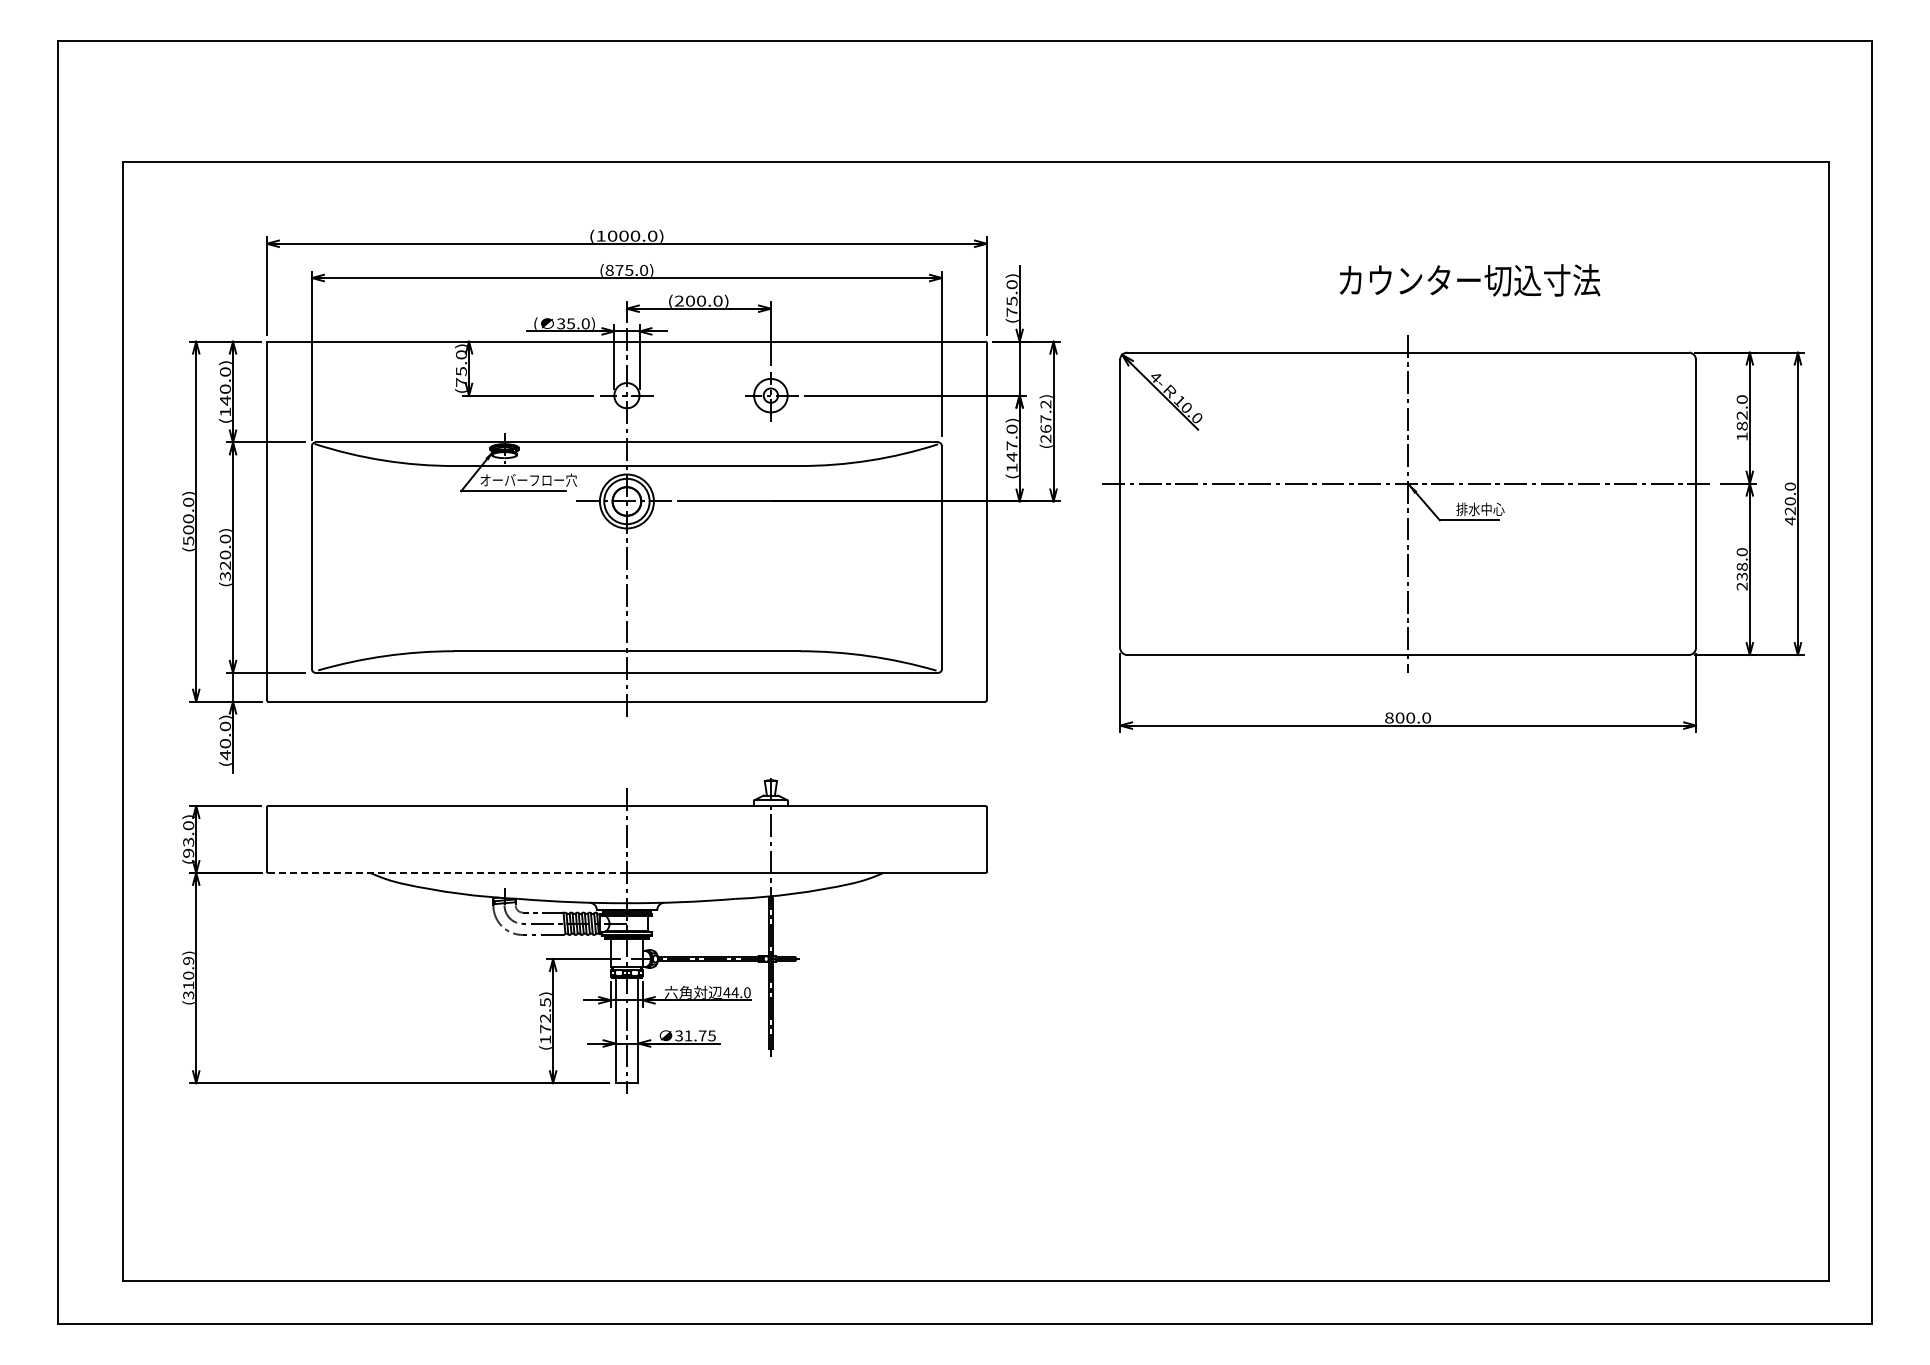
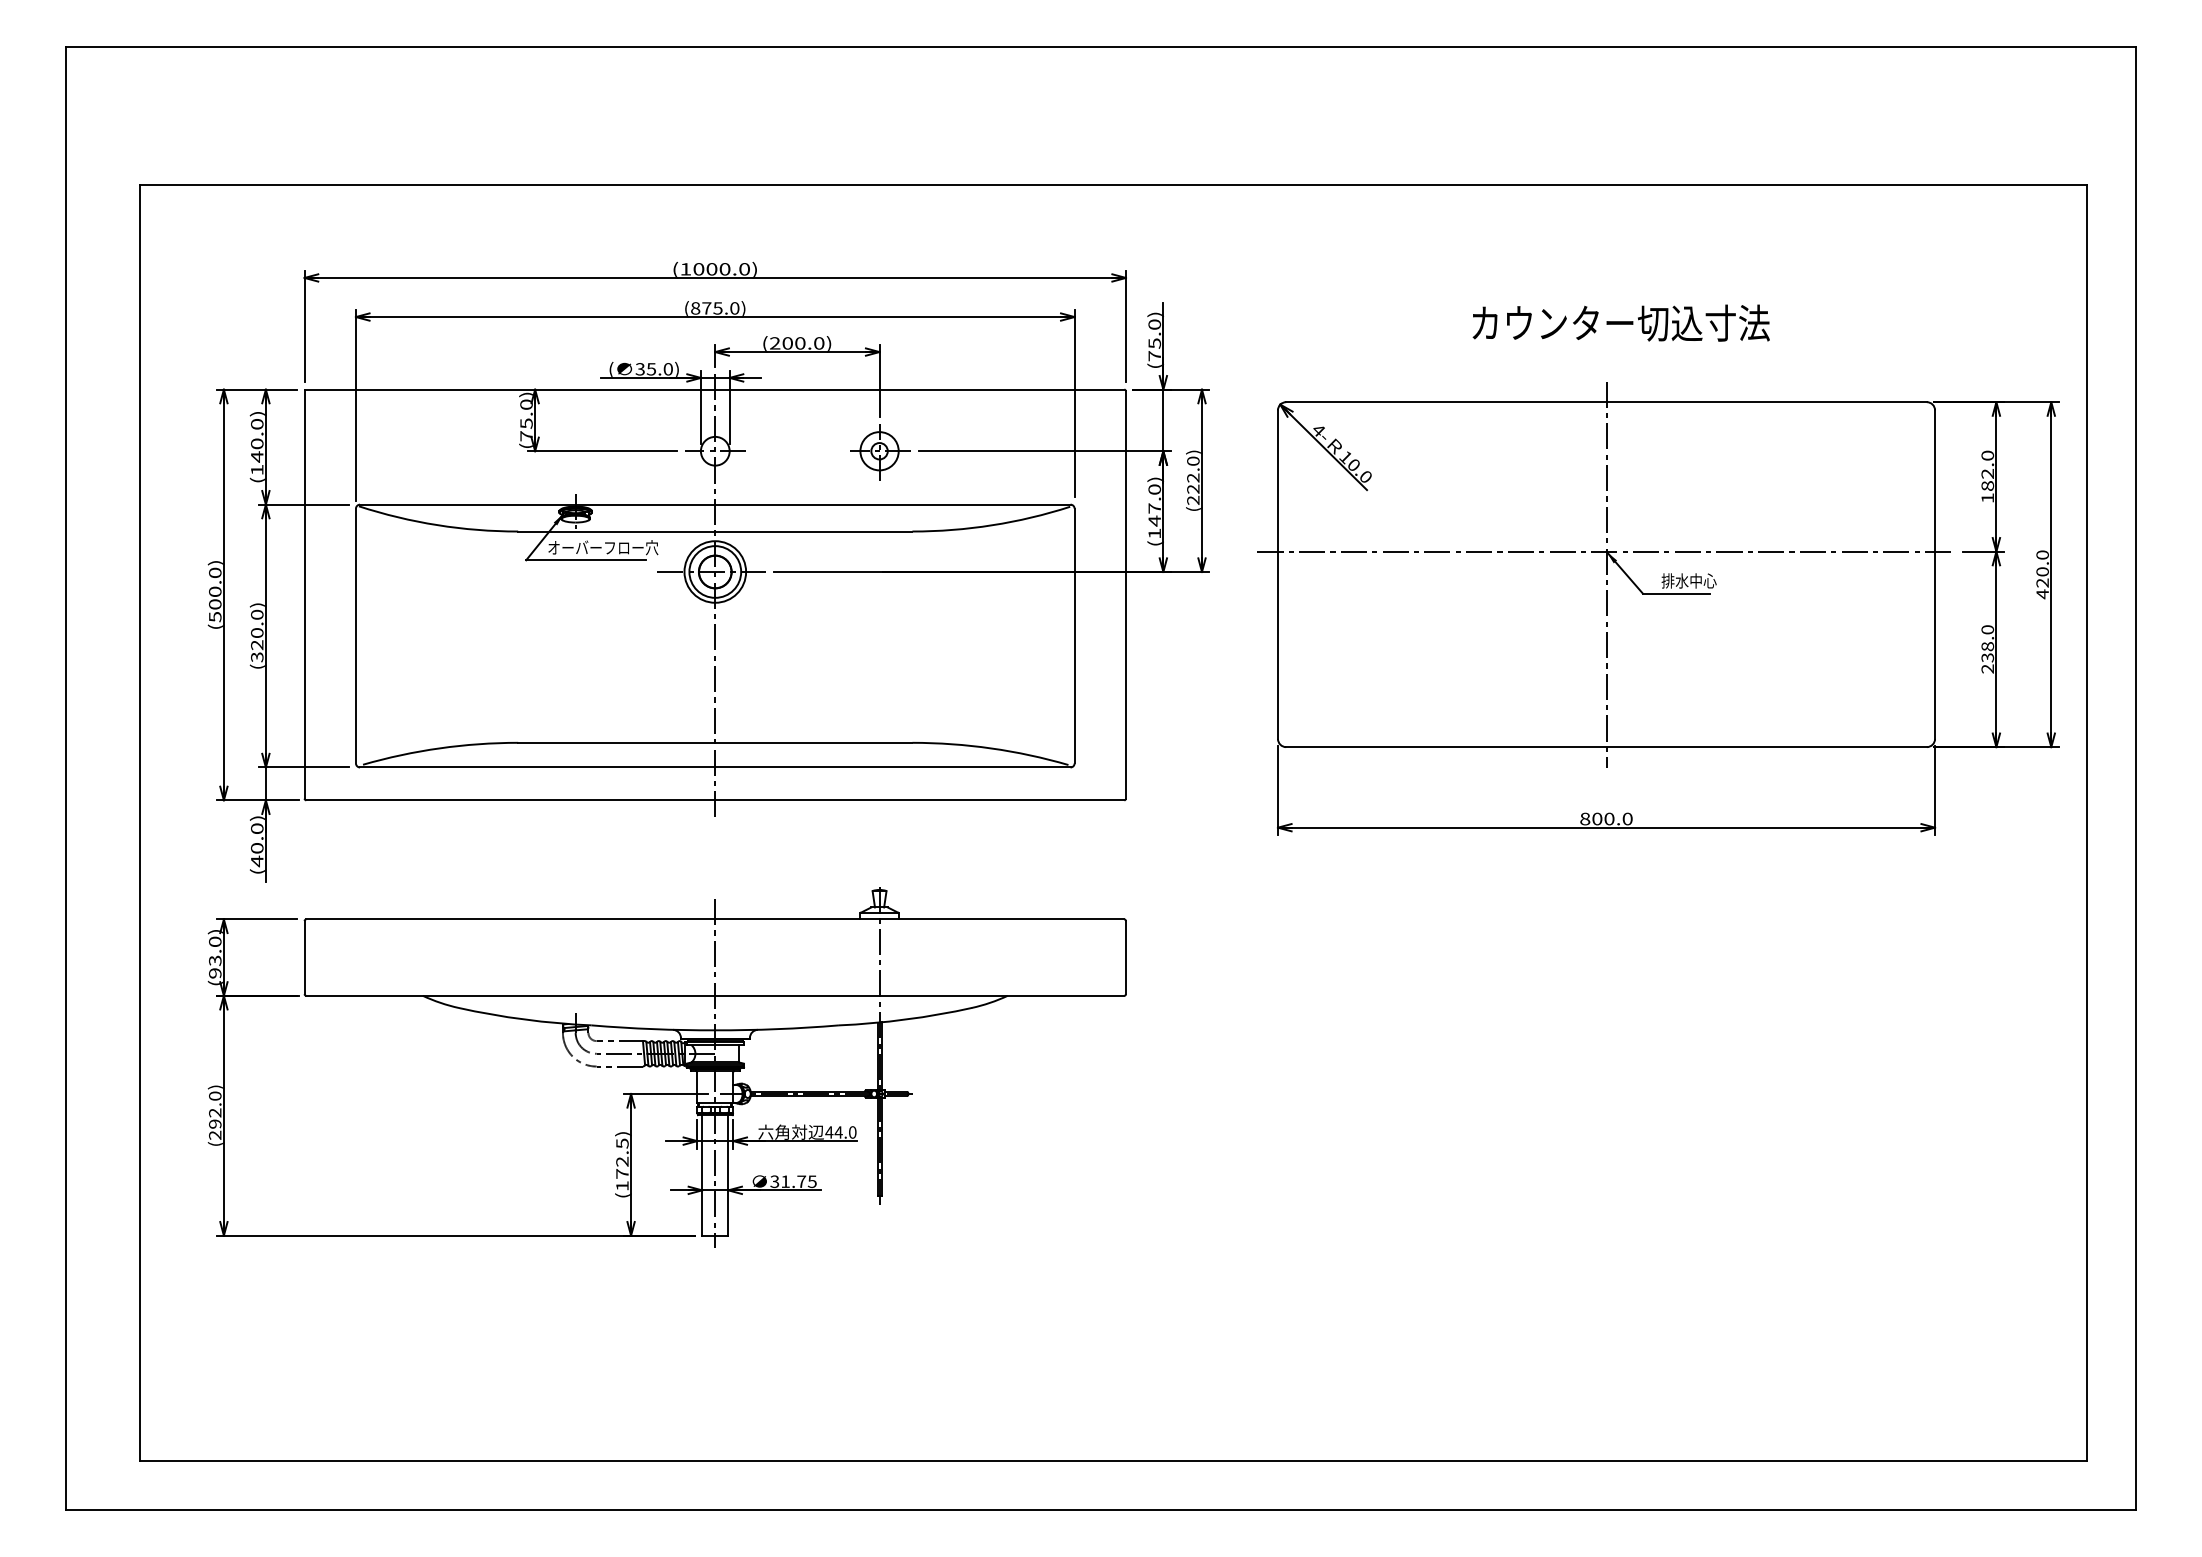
text: (1469, 280) -> (1620, 323), moved
text: (1045, 416) -> (1192, 475), (267.2) -> (222.0)
line: (448, 872) -> (511, 995), dashed -> solid
text: (188, 978) -> (215, 1116), (310.9) -> (292.0)

